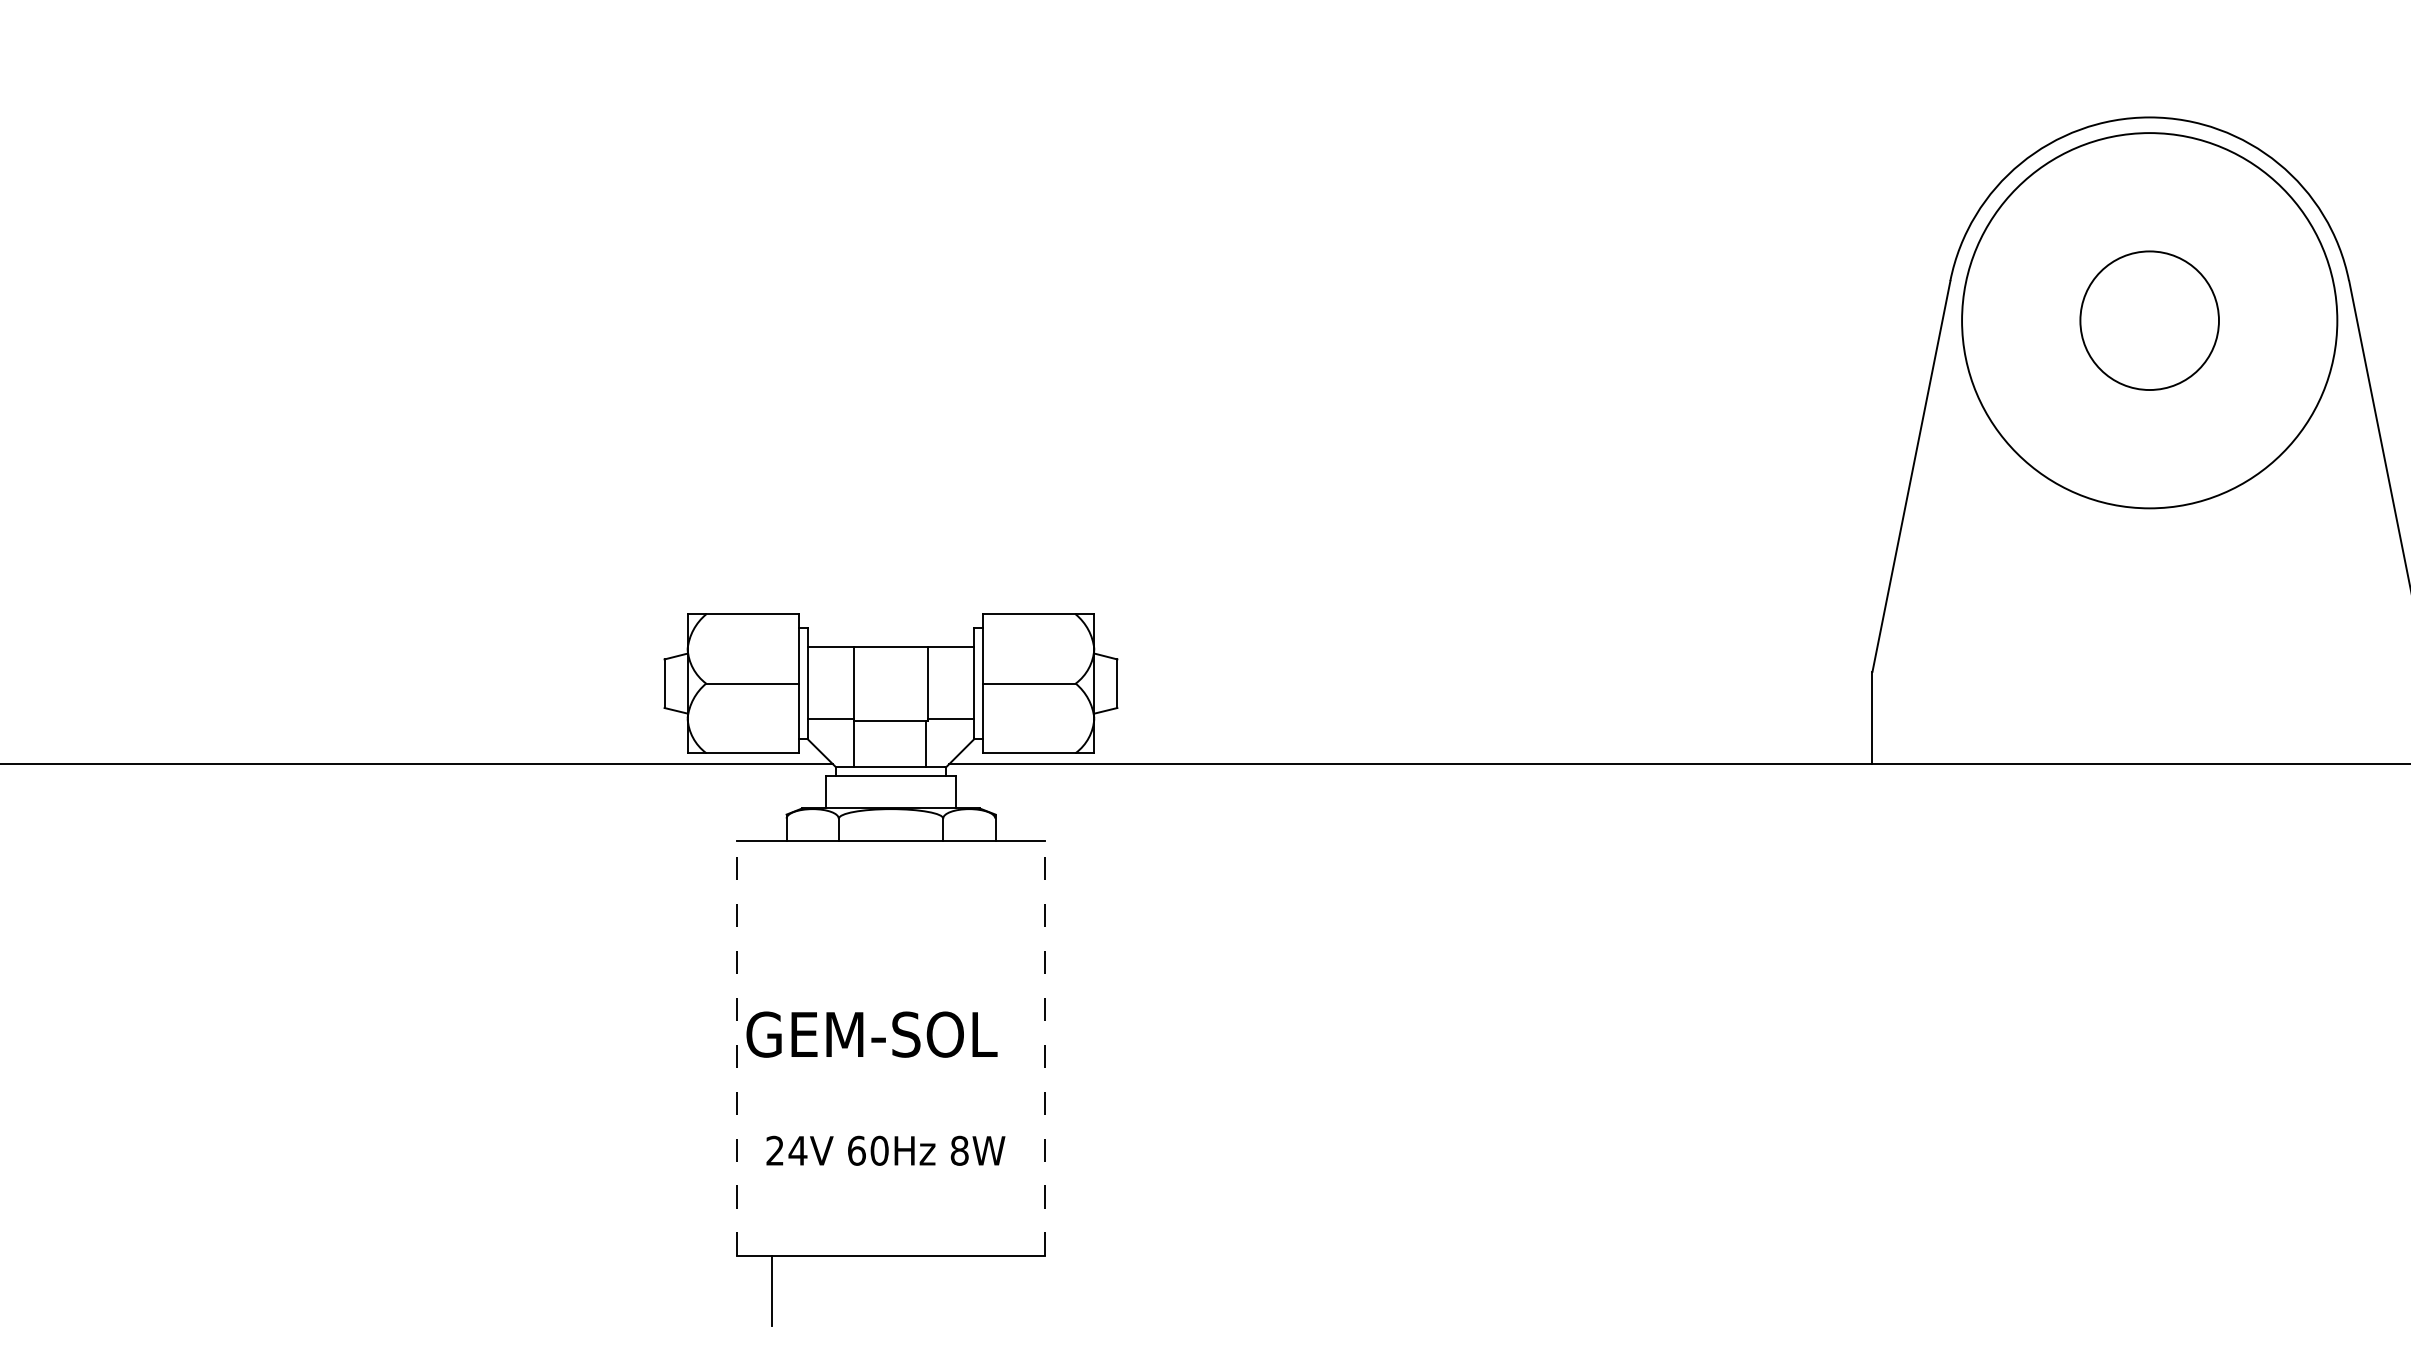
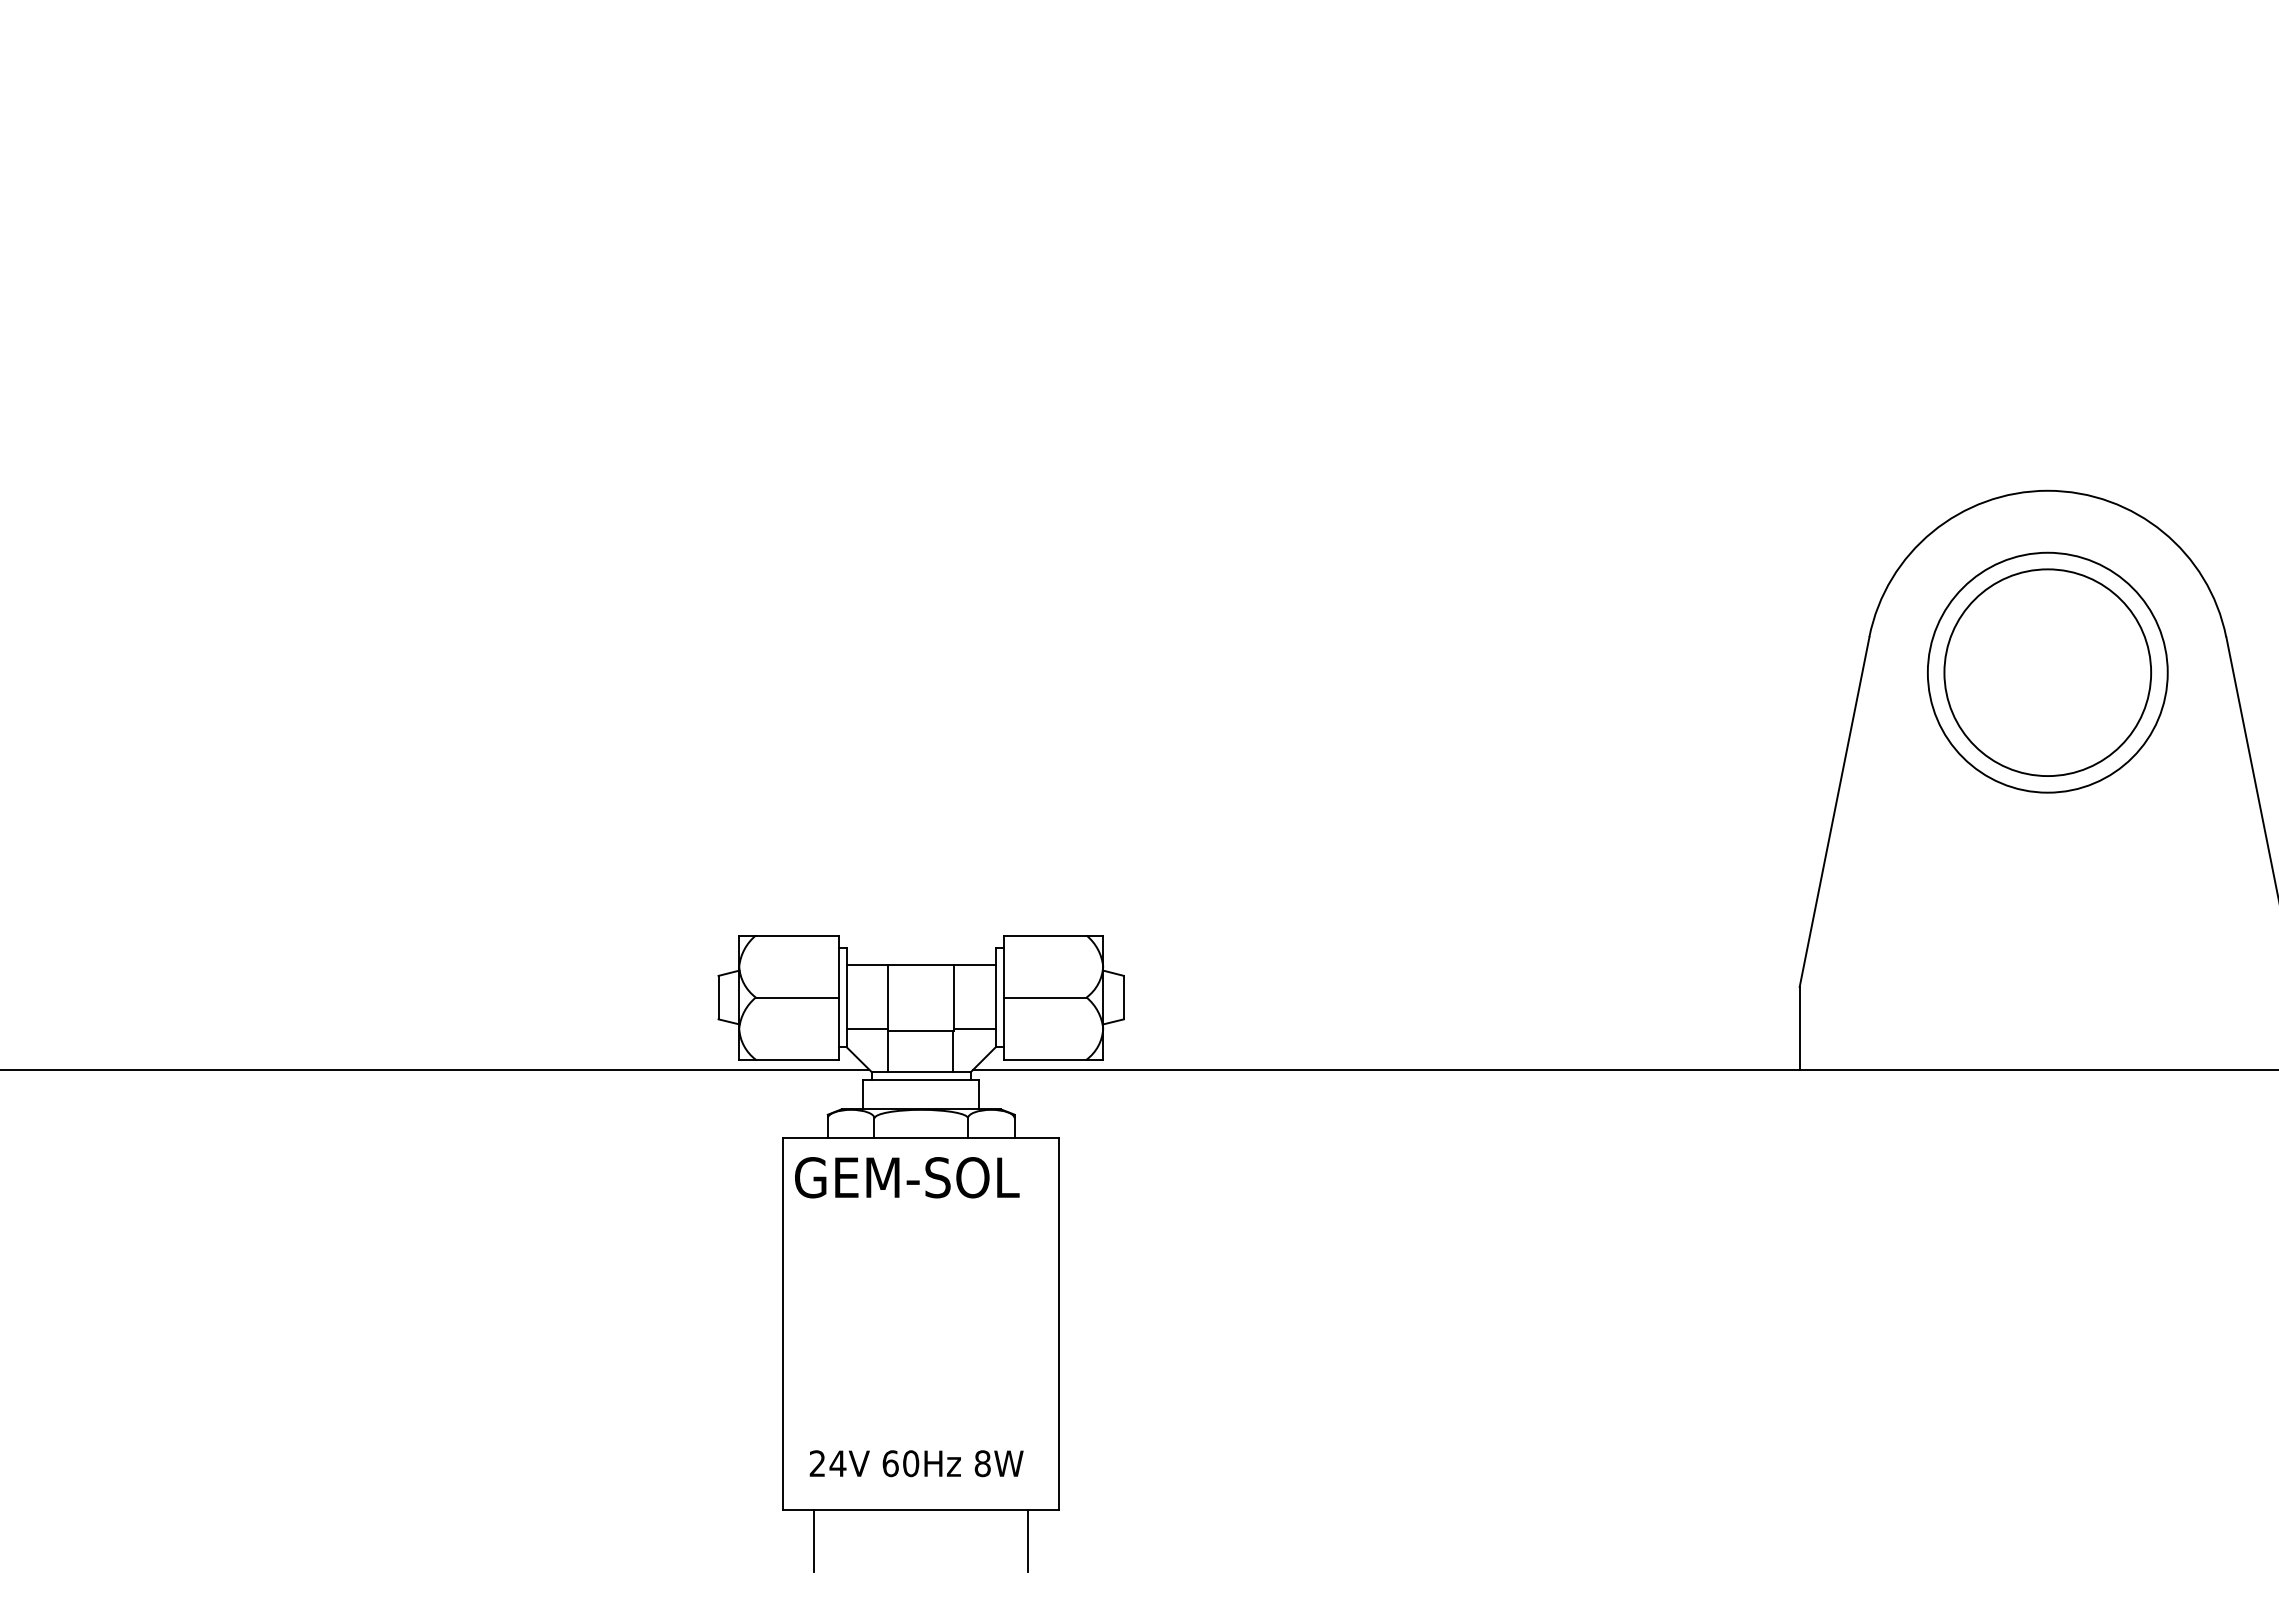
circle: (2149, 320) -> (2047, 672), size x0.71
circle: (2149, 320) -> (2047, 672), size x1.67
text: (872, 1034) -> (907, 1177), moved
line: (737, 1047) -> (783, 1323), dashed -> solid
line: (1045, 1047) -> (1059, 1323), dashed -> solid
text: (885, 1150) -> (916, 1463), moved
line: (1010, 1290) -> (1028, 1540), added

